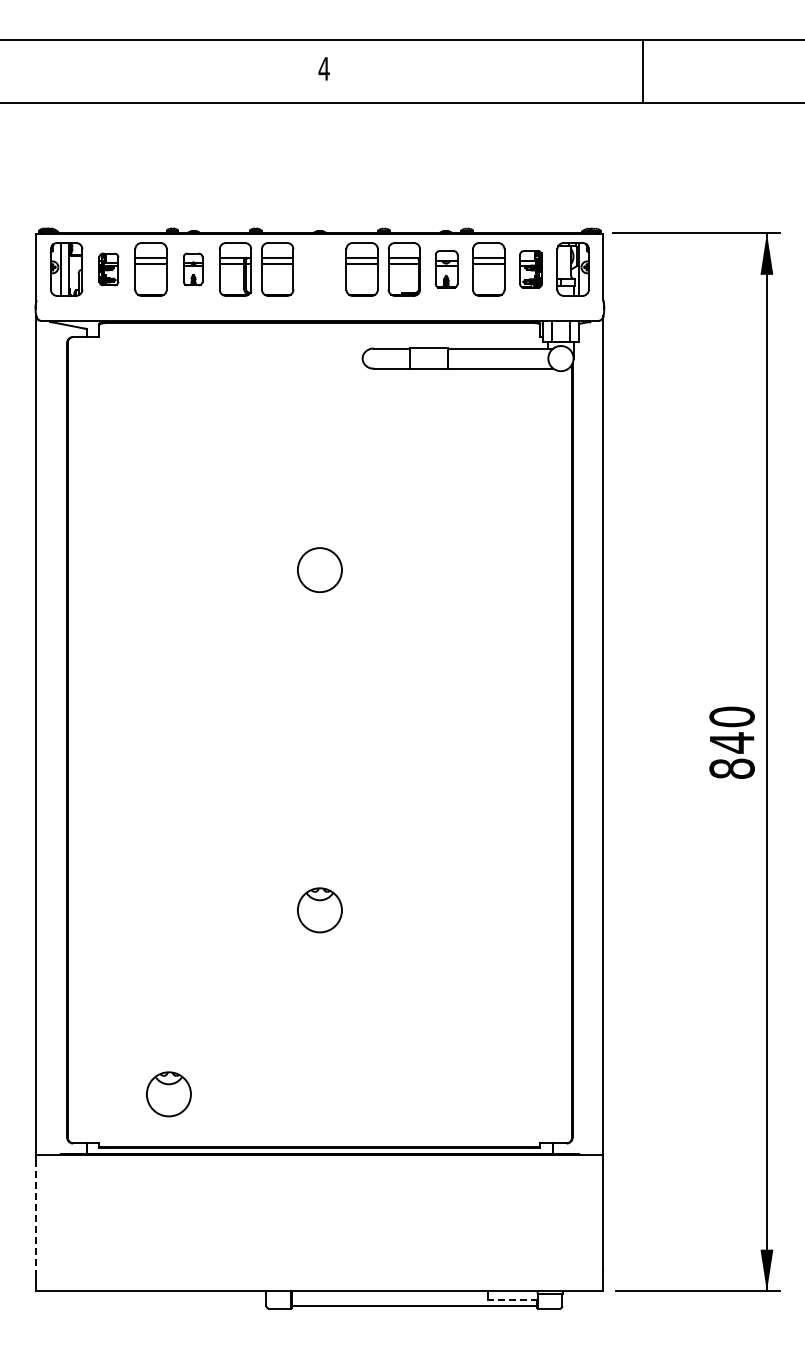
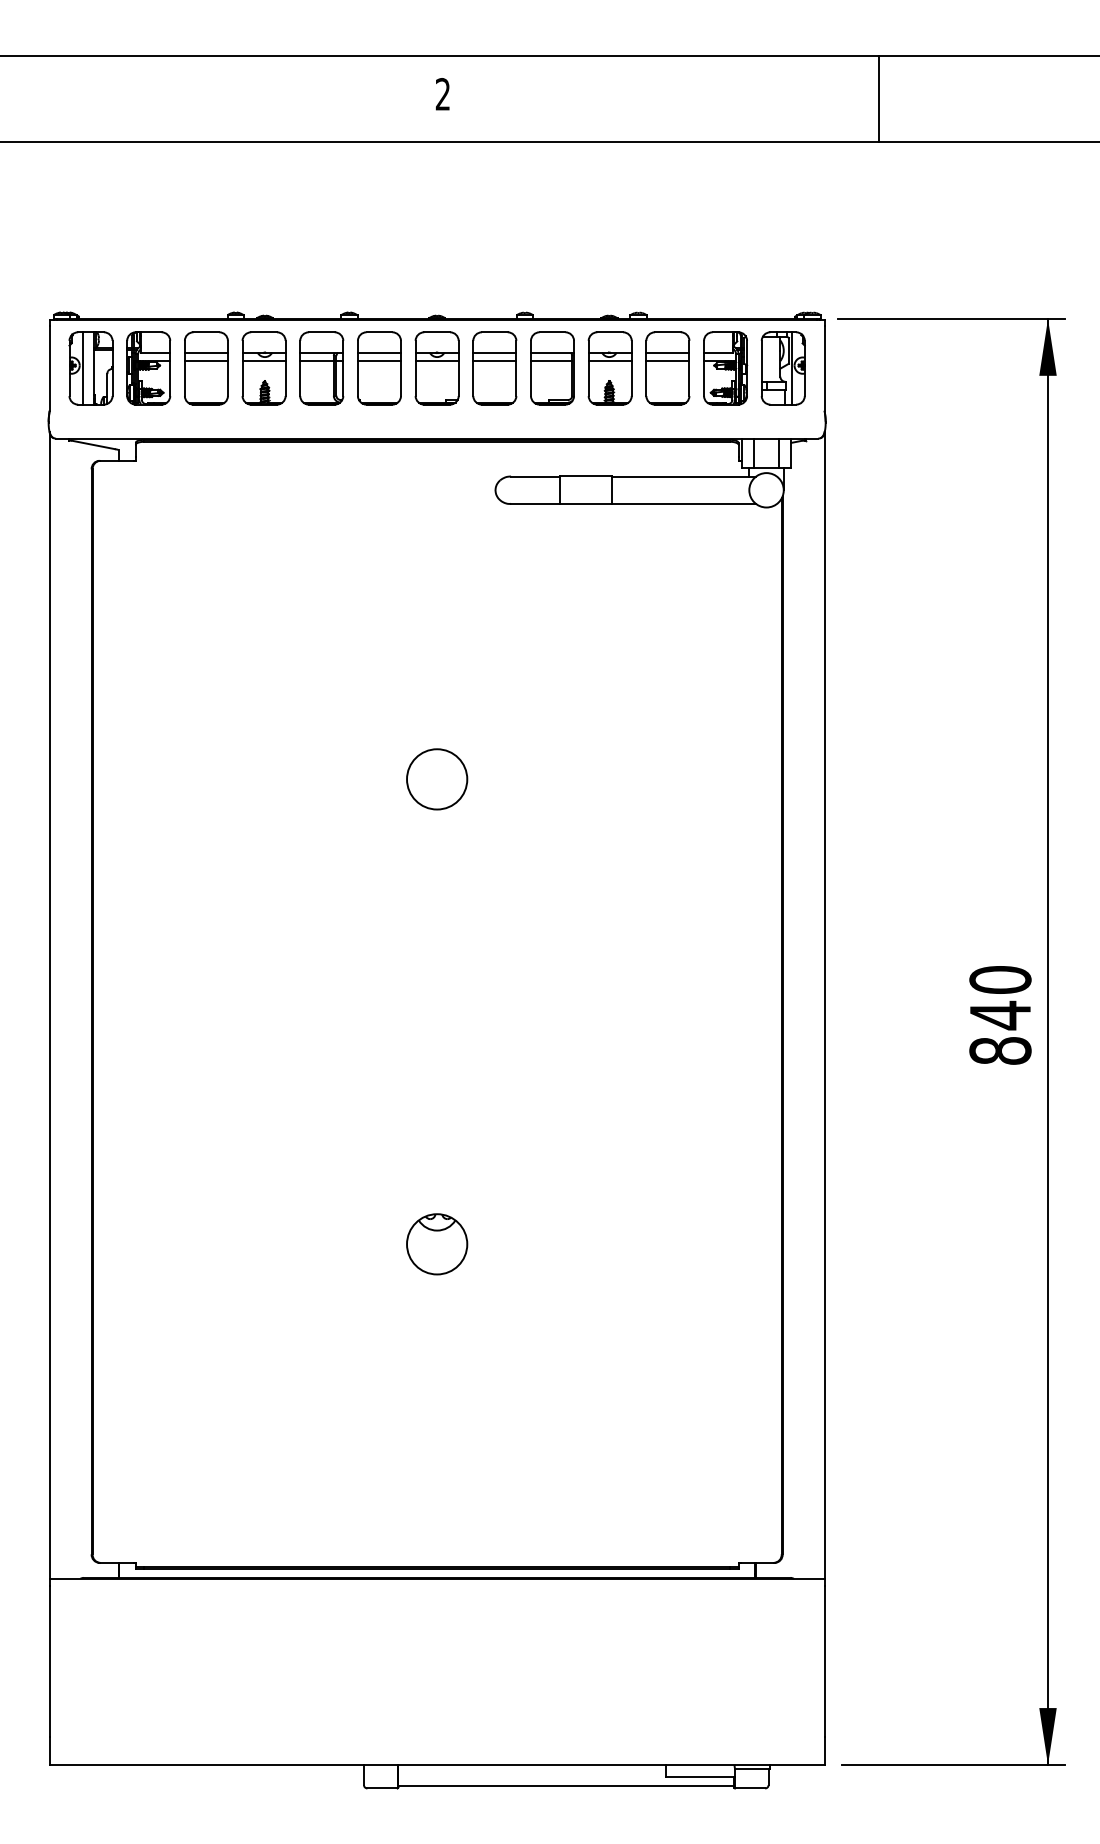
text: (323, 68) -> (442, 93), 4 -> 2
part: (108, 269) -> (148, 368), size x1.67
part: (192, 269) -> (263, 368), size x1.67
part: (319, 269) -> (436, 368), added
part: (446, 269) -> (610, 368), size x1.43
part: (530, 269) -> (724, 368), size x1.43
part: (168, 1094) -> (230, 1495), removed
line: (36, 1216) -> (49, 1662), dashed -> solid
line: (512, 1300) -> (700, 1777), dashed -> solid

